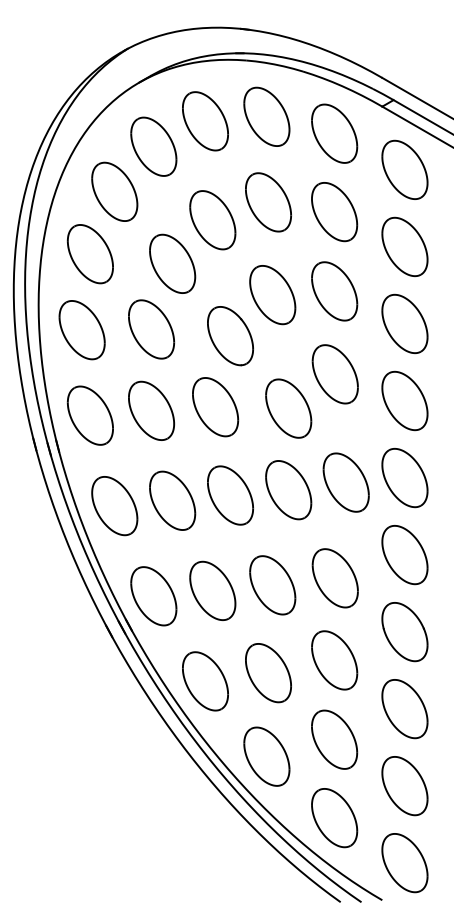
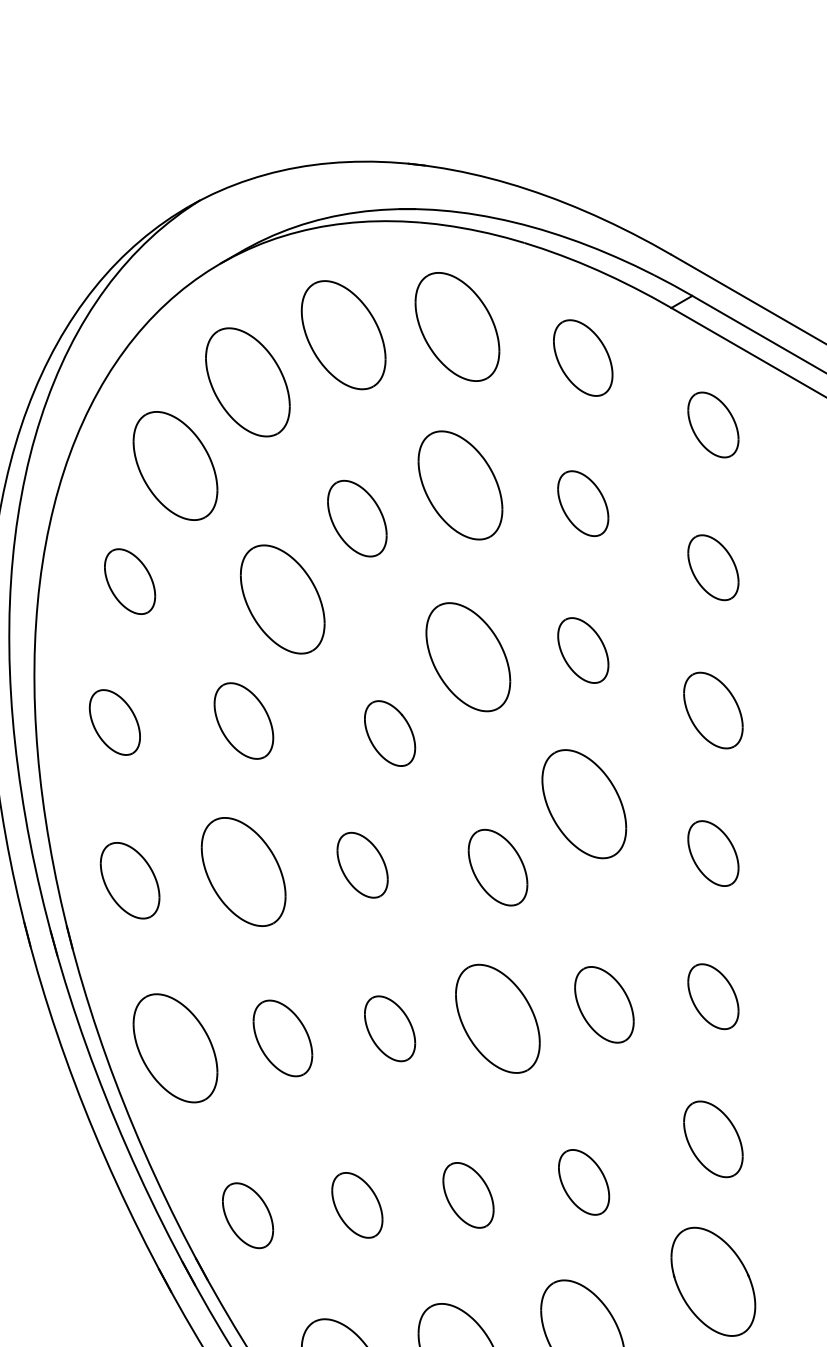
part: (334, 133) -> (582, 357), size x0.7
part: (404, 169) -> (712, 424), size x0.6
part: (334, 212) -> (582, 504), size x0.6
part: (212, 220) -> (356, 519), size x0.7
part: (404, 246) -> (712, 567), size x0.6
part: (89, 254) -> (128, 582), size x0.6
part: (334, 291) -> (582, 650), size x0.6
part: (404, 323) -> (712, 709), size x0.7
part: (151, 329) -> (243, 721), size x0.7
part: (81, 330) -> (113, 722), size x0.6
part: (230, 336) -> (390, 734), size x0.6
part: (404, 400) -> (712, 852), size x0.6
part: (215, 407) -> (362, 865), size x0.6
part: (288, 408) -> (497, 867), size x0.7
part: (89, 415) -> (128, 880), size x0.7
part: (404, 478) -> (712, 997), size x0.6
part: (345, 482) -> (603, 1004), size x0.7
part: (230, 495) -> (390, 1028), size x0.6
part: (172, 500) -> (282, 1038), size x0.7
part: (404, 555) -> (712, 1139), size x0.7
part: (334, 578) -> (582, 1182), size x0.6
part: (272, 585) -> (467, 1195), size x0.6
part: (212, 590) -> (356, 1204), size x0.6
part: (153, 596) -> (247, 1215), size x0.6

